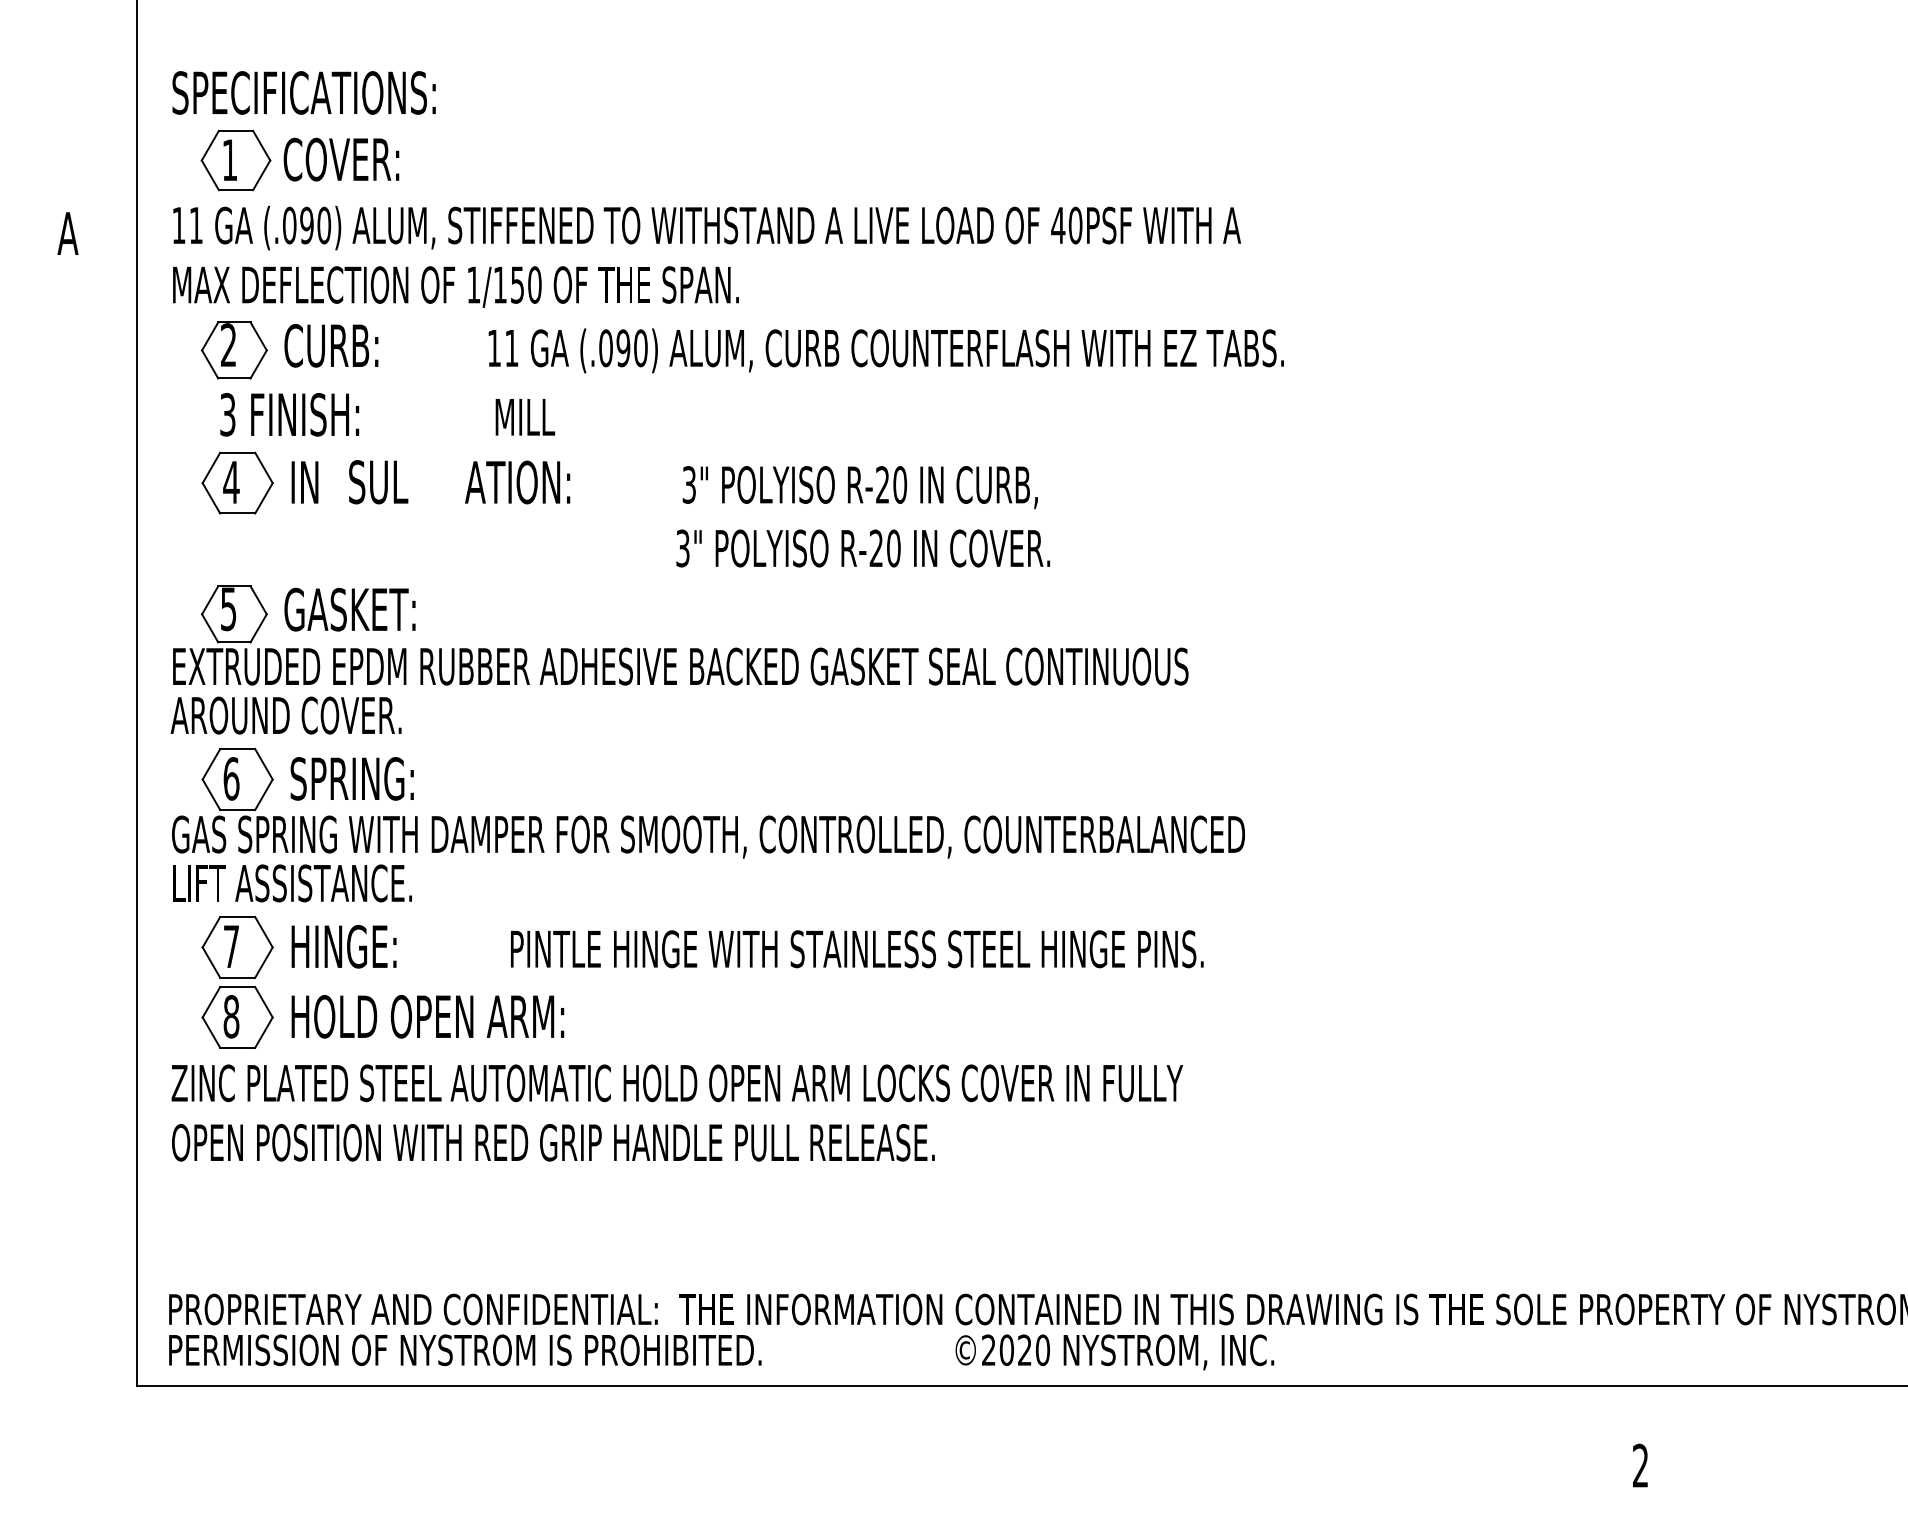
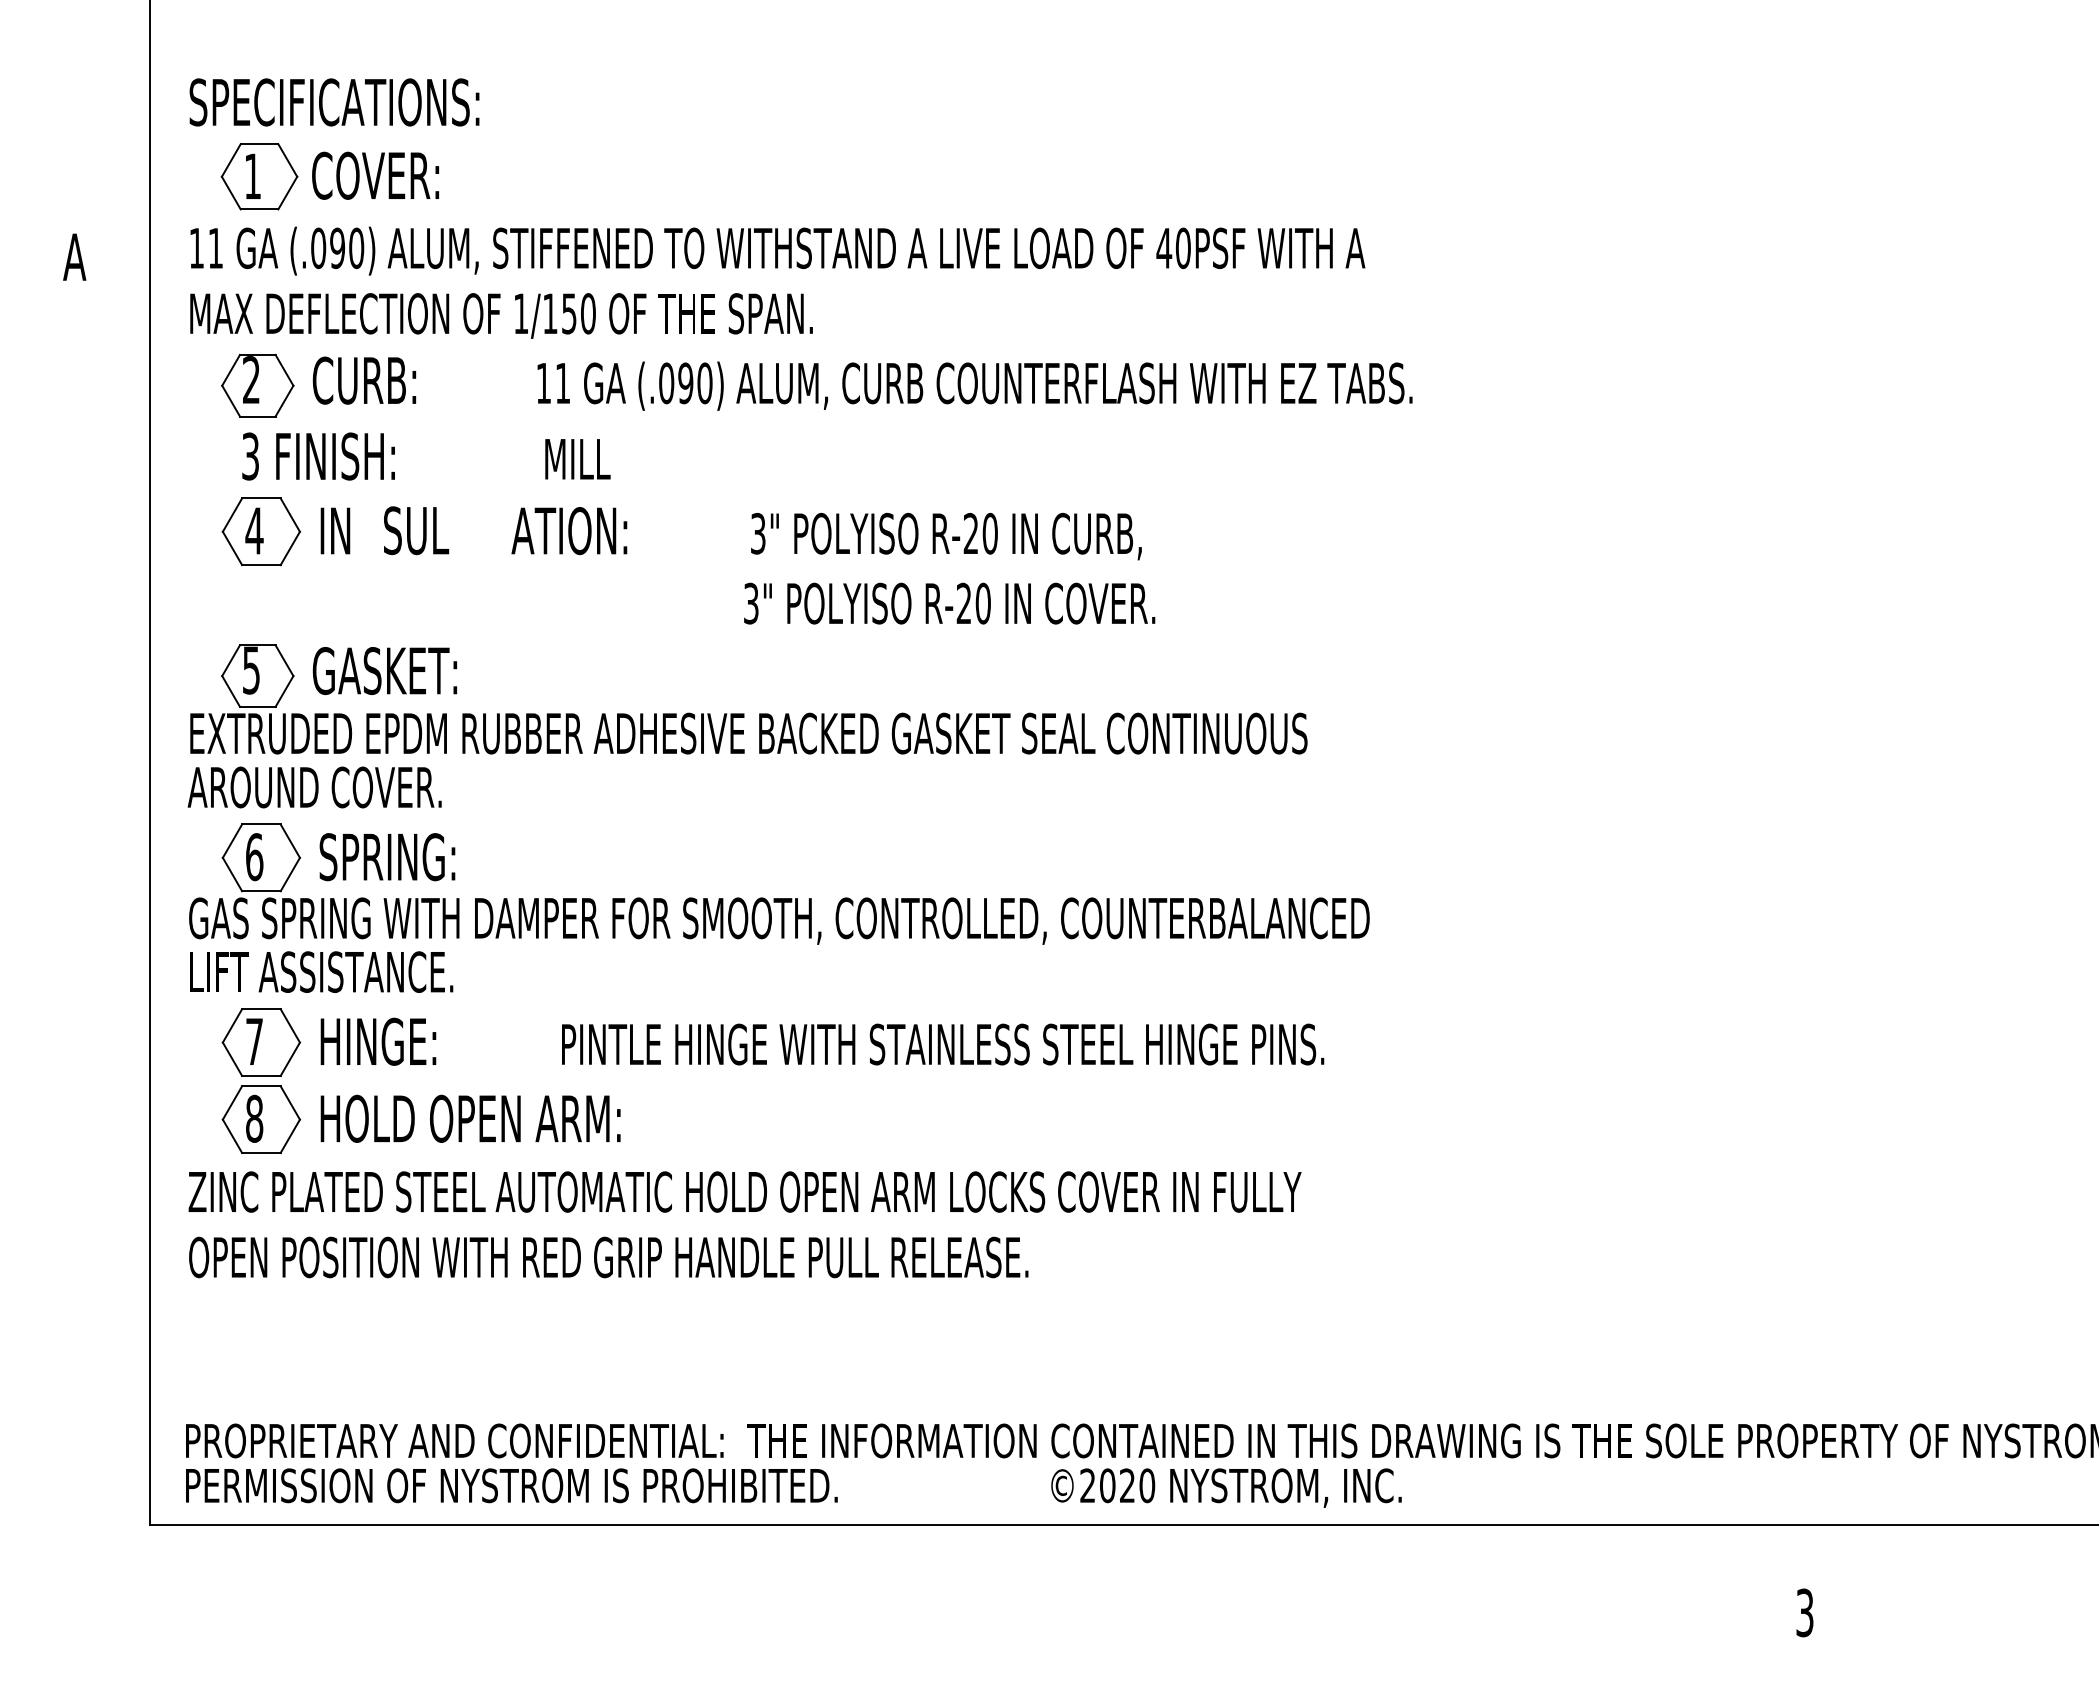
text: (1640, 1465) -> (1804, 1612), 2 -> 3

